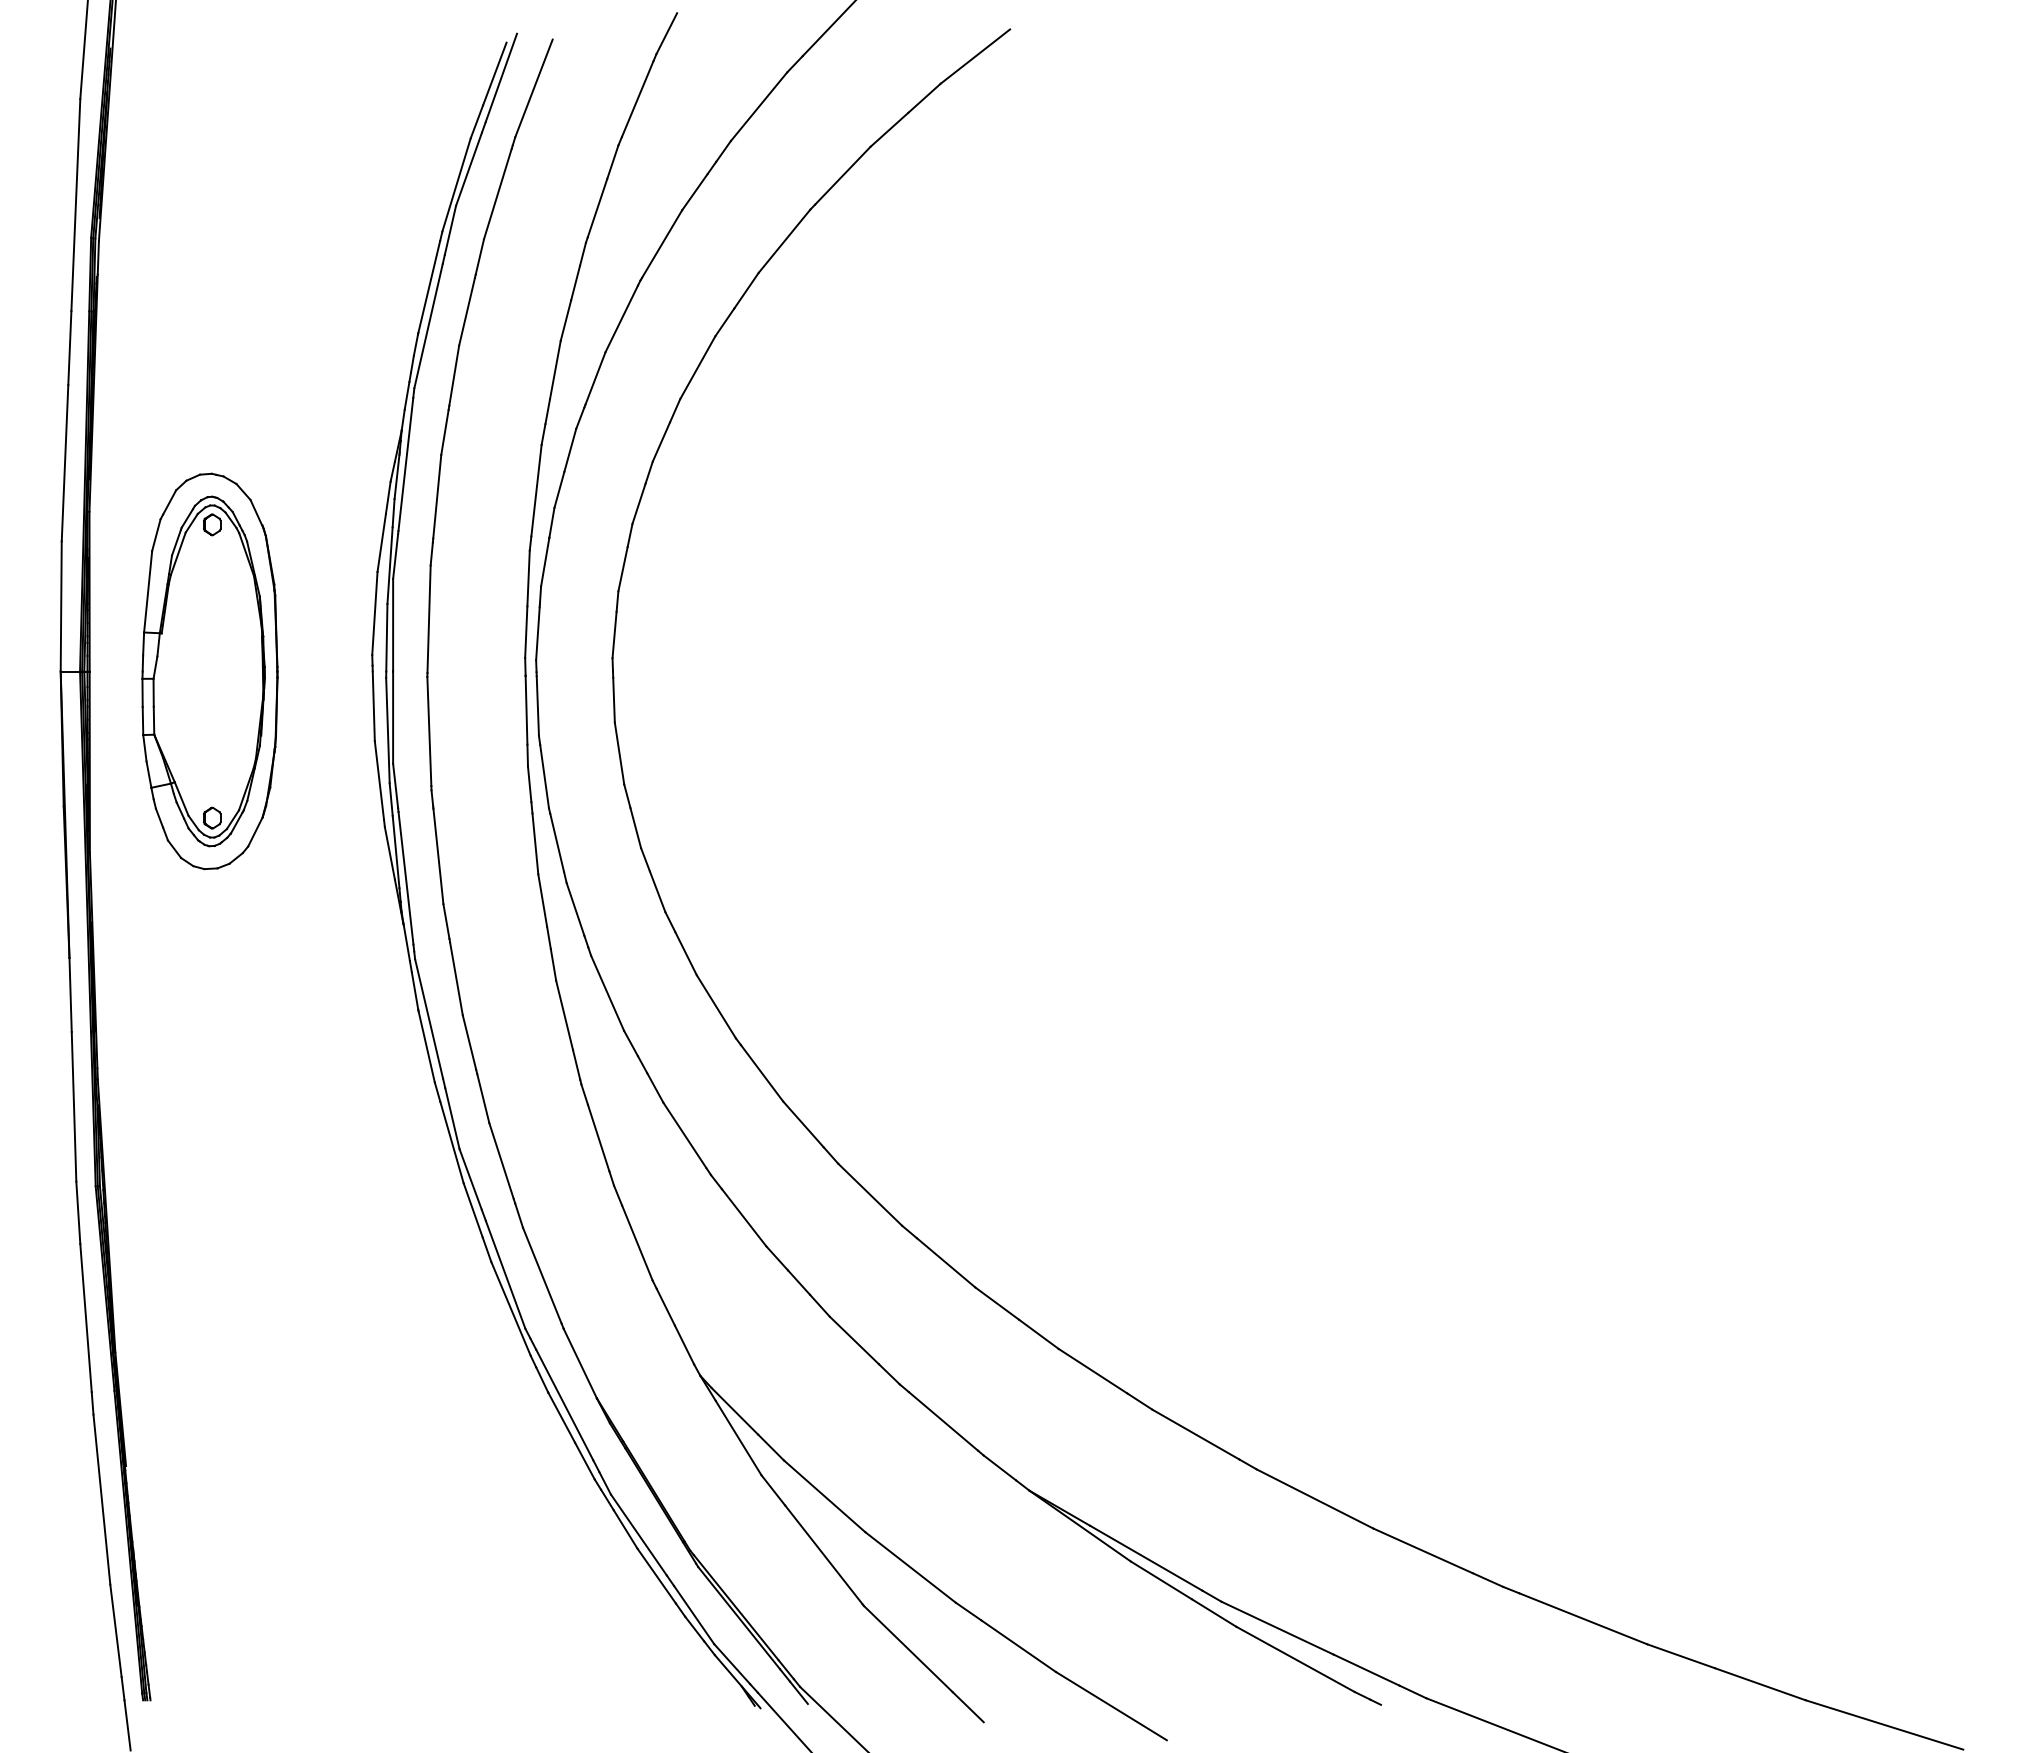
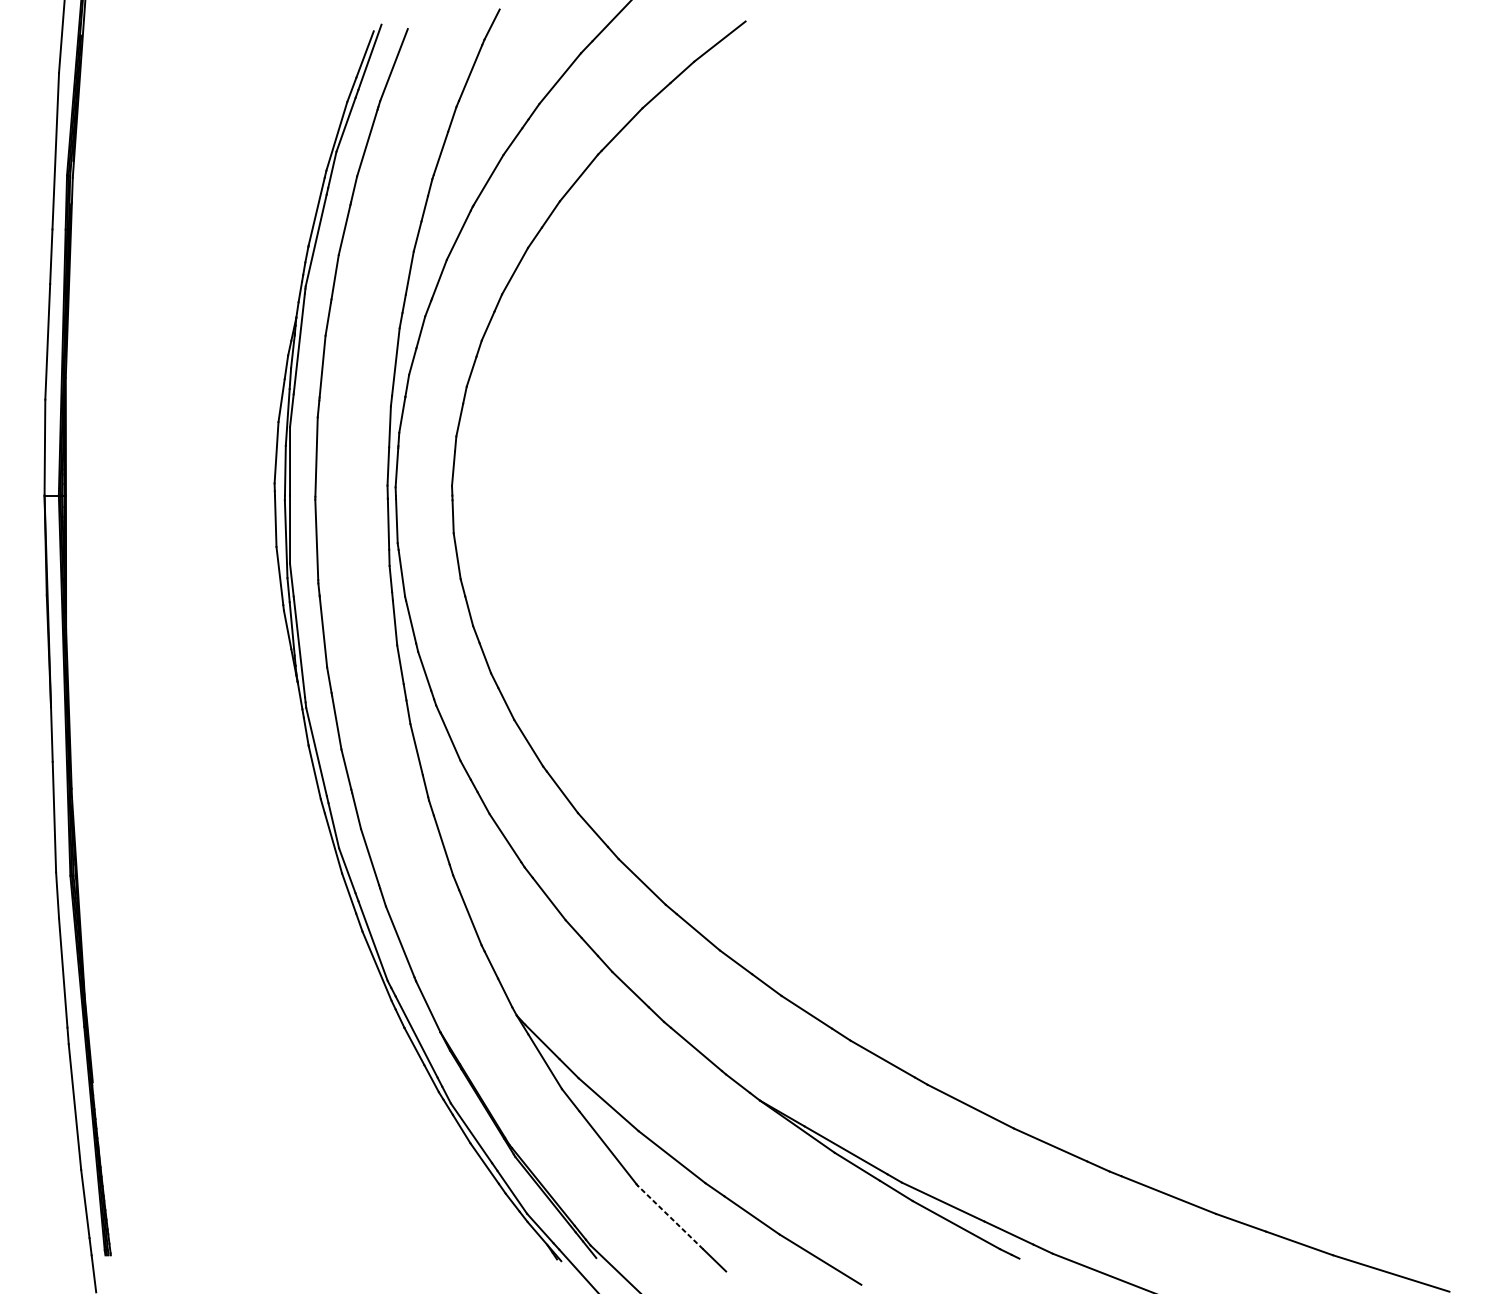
part: (209, 671) -> (154, 495), removed
line: (908, 1649) -> (670, 1217), solid -> dashed

